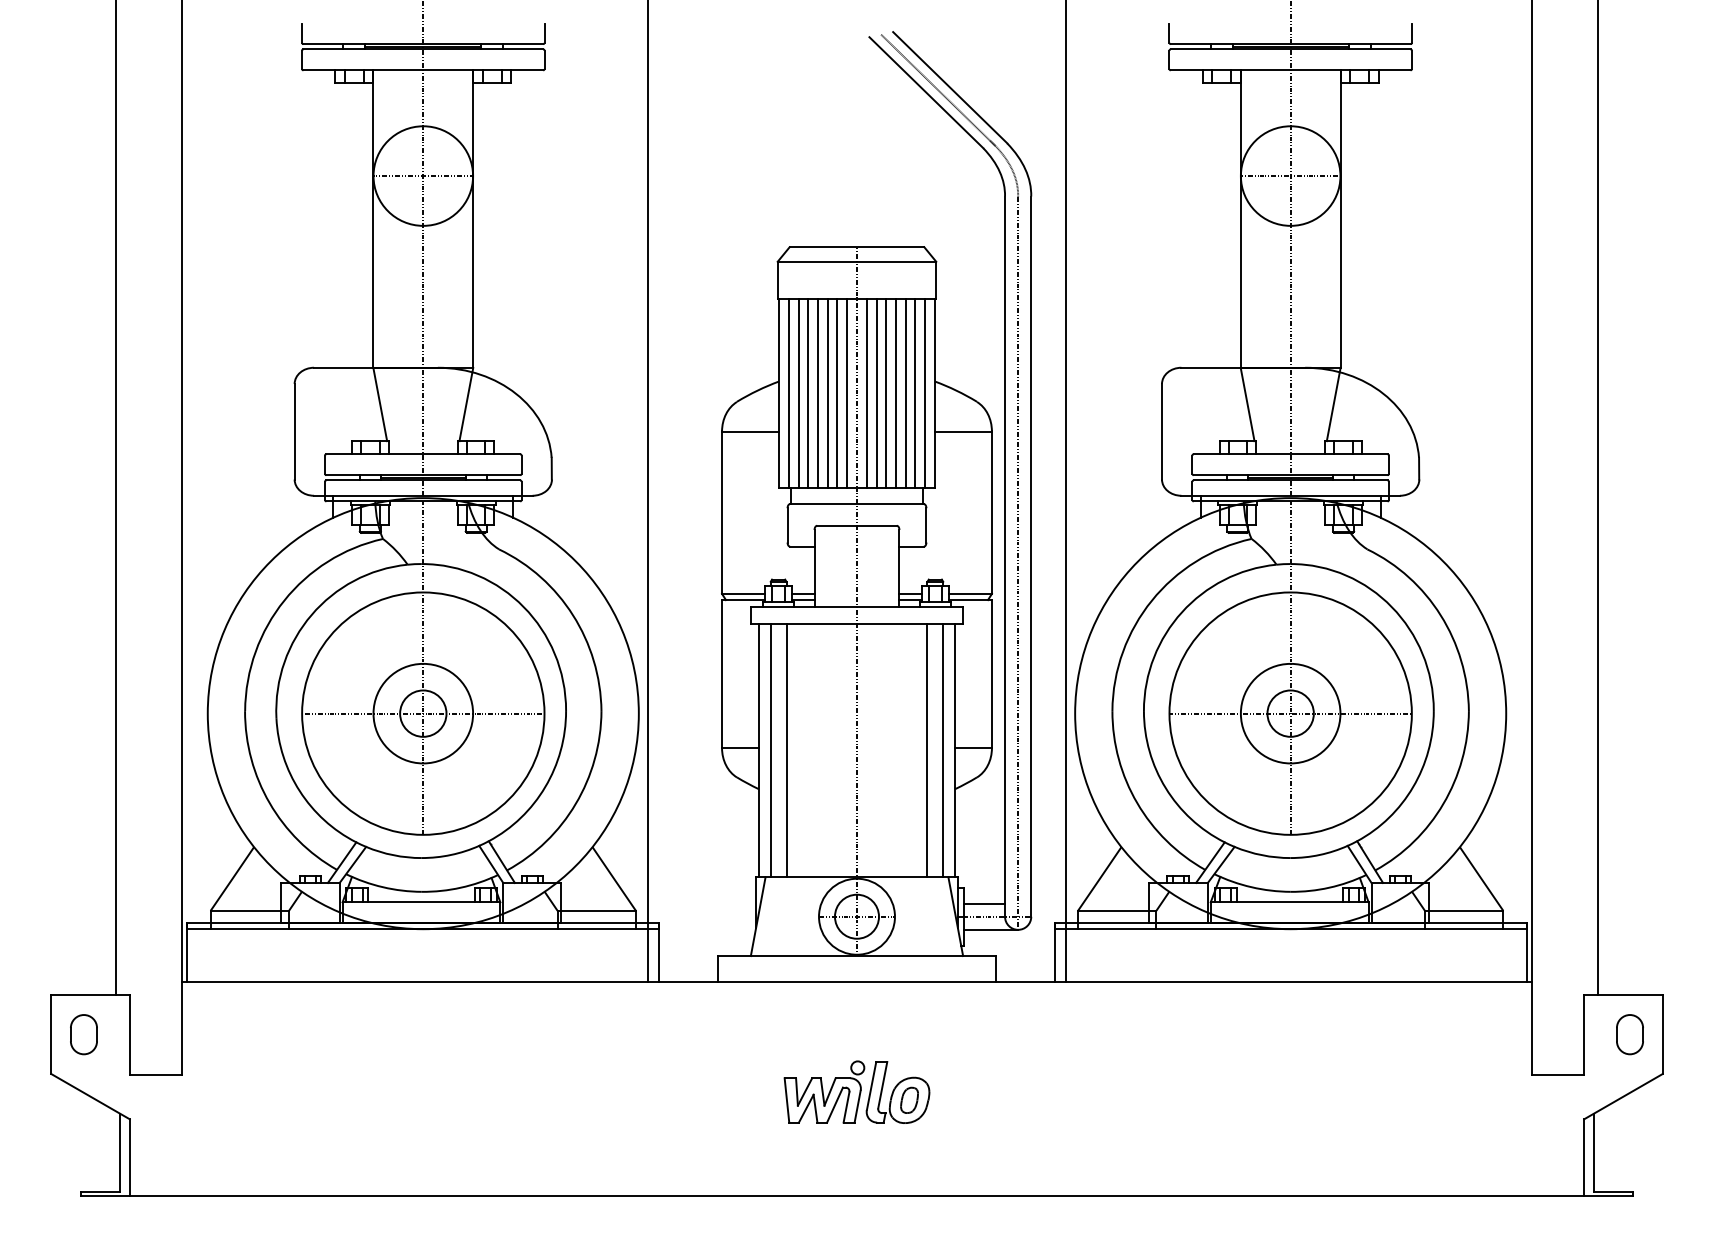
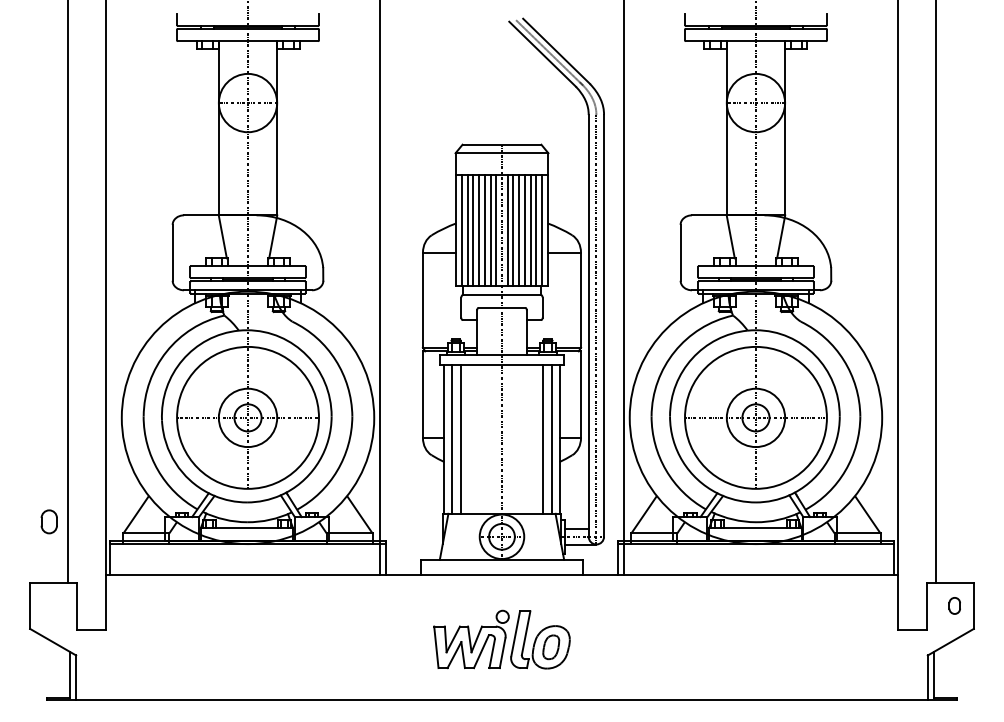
part: (82, 1034) -> (48, 521), moved
part: (1629, 1034) -> (954, 605), size x0.7
part: (856, 1092) -> (501, 639), size x1.6

